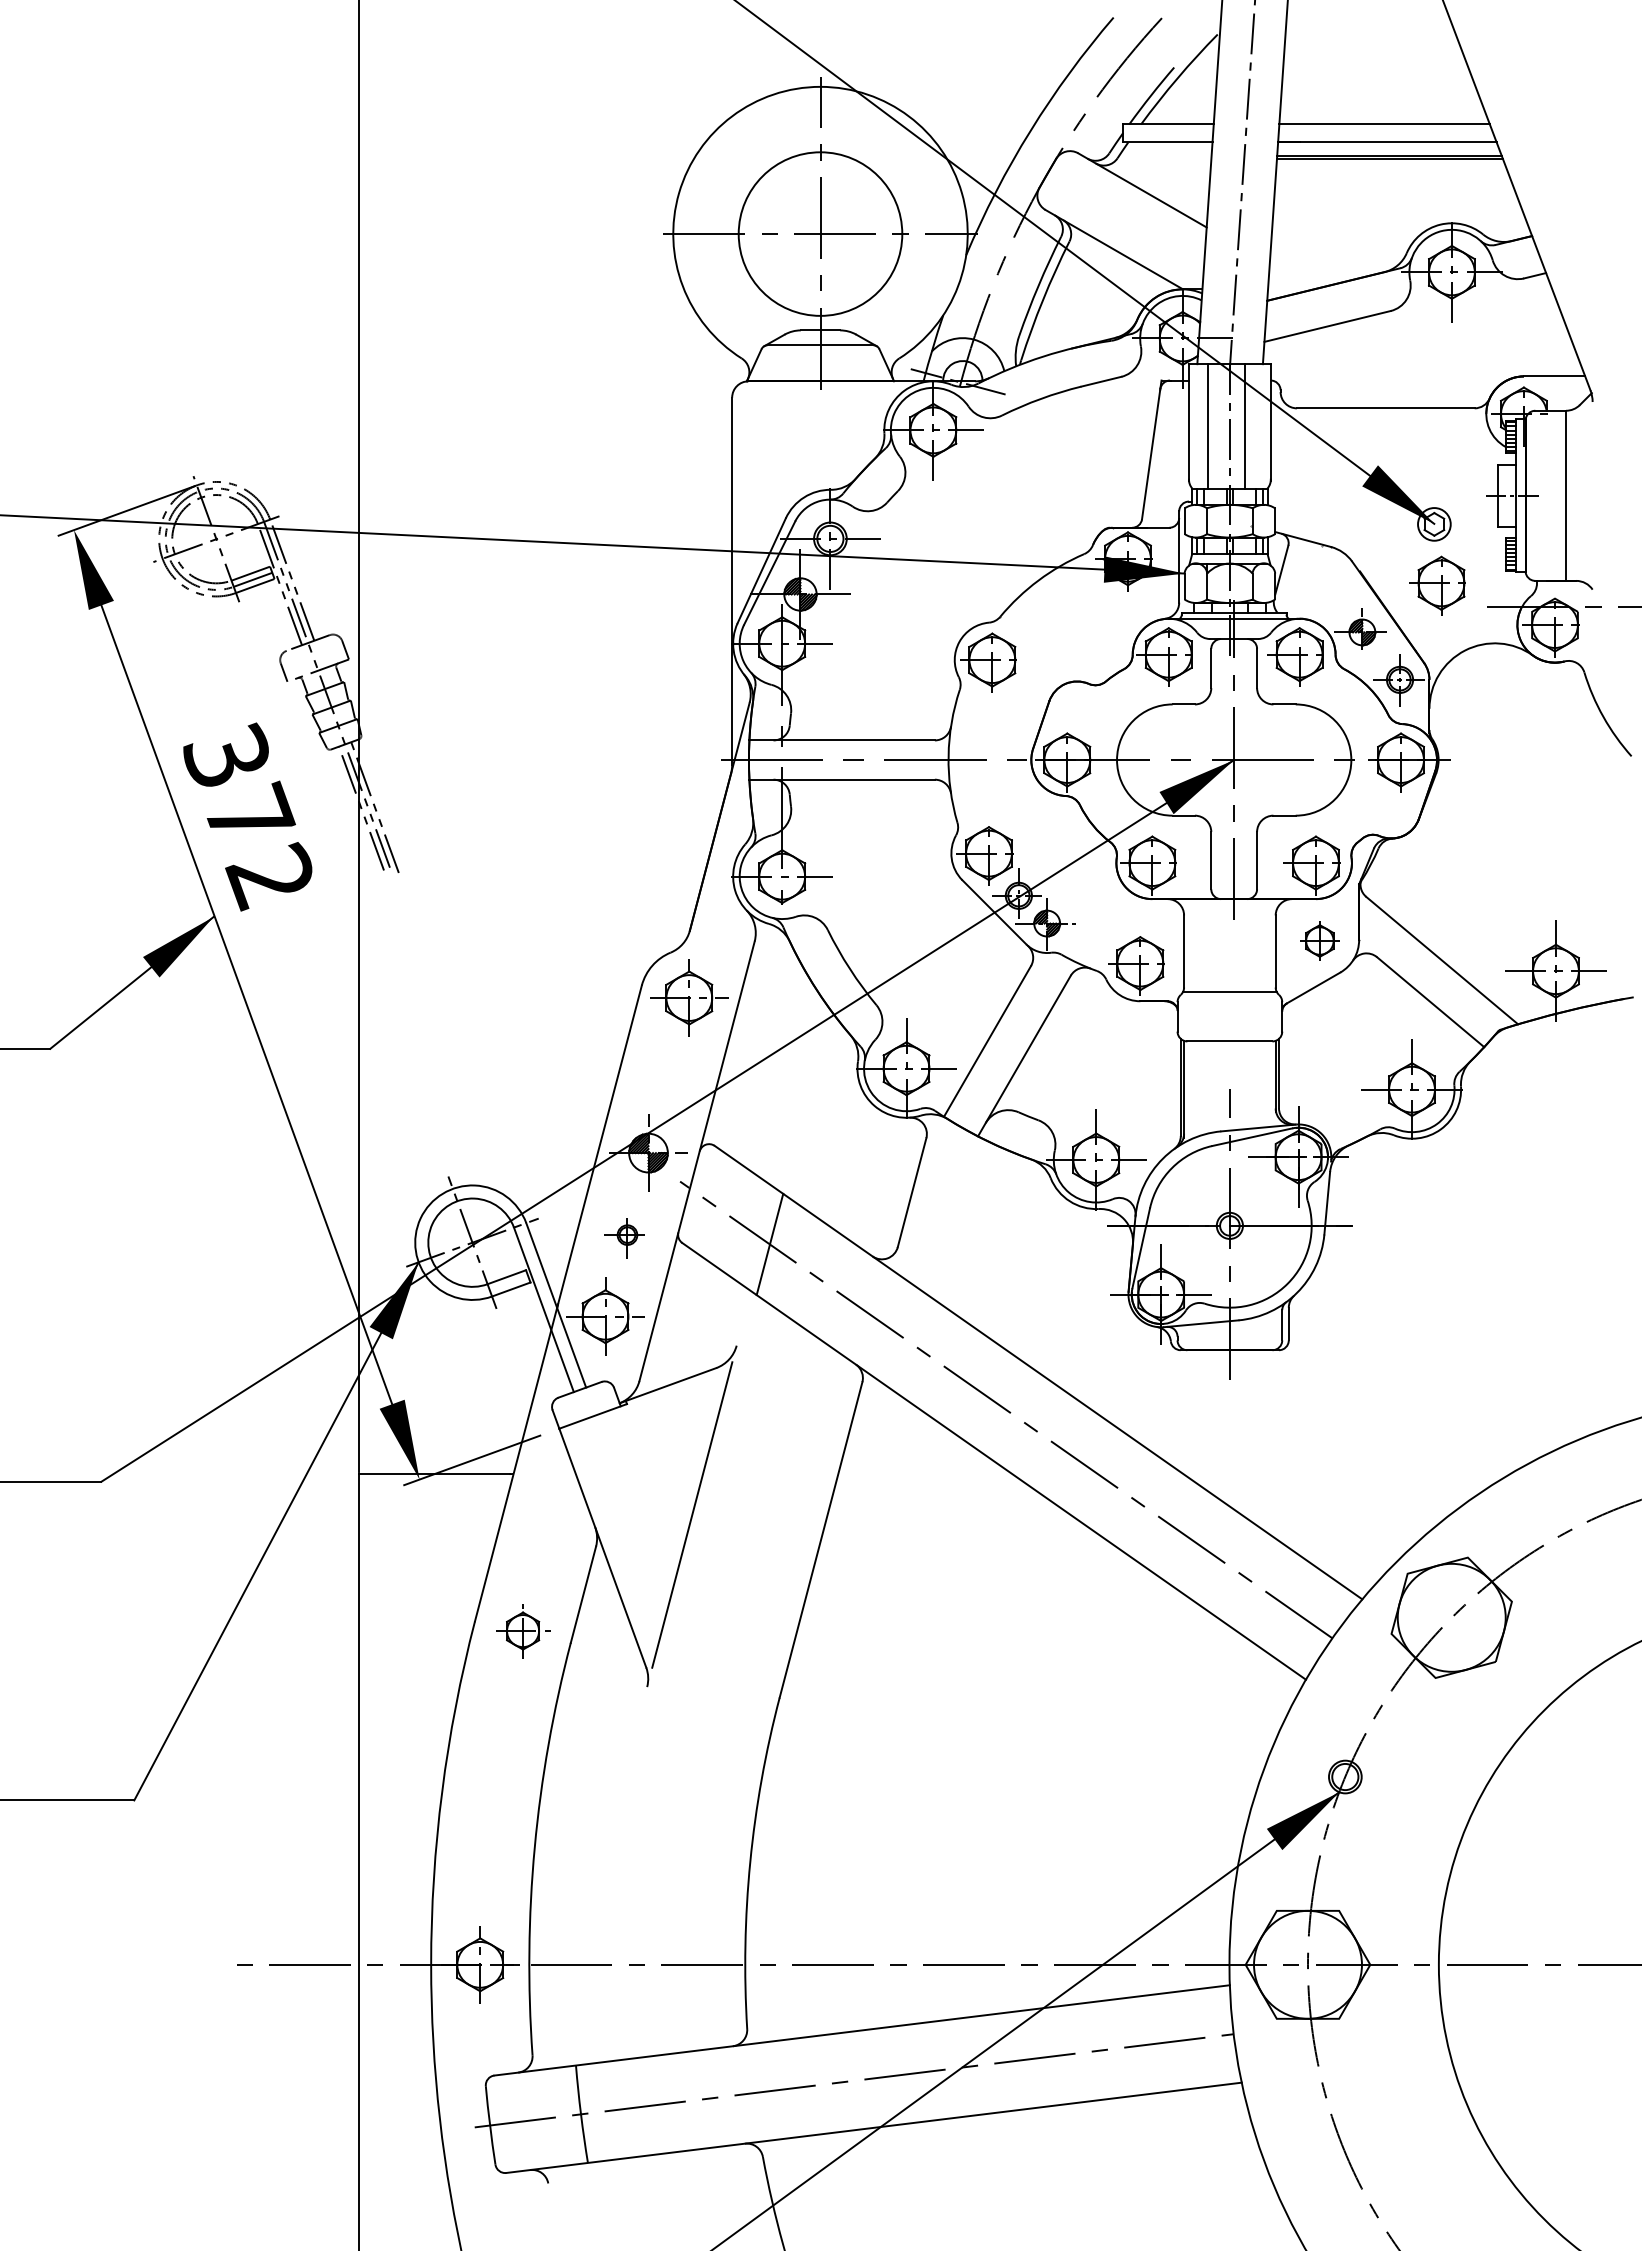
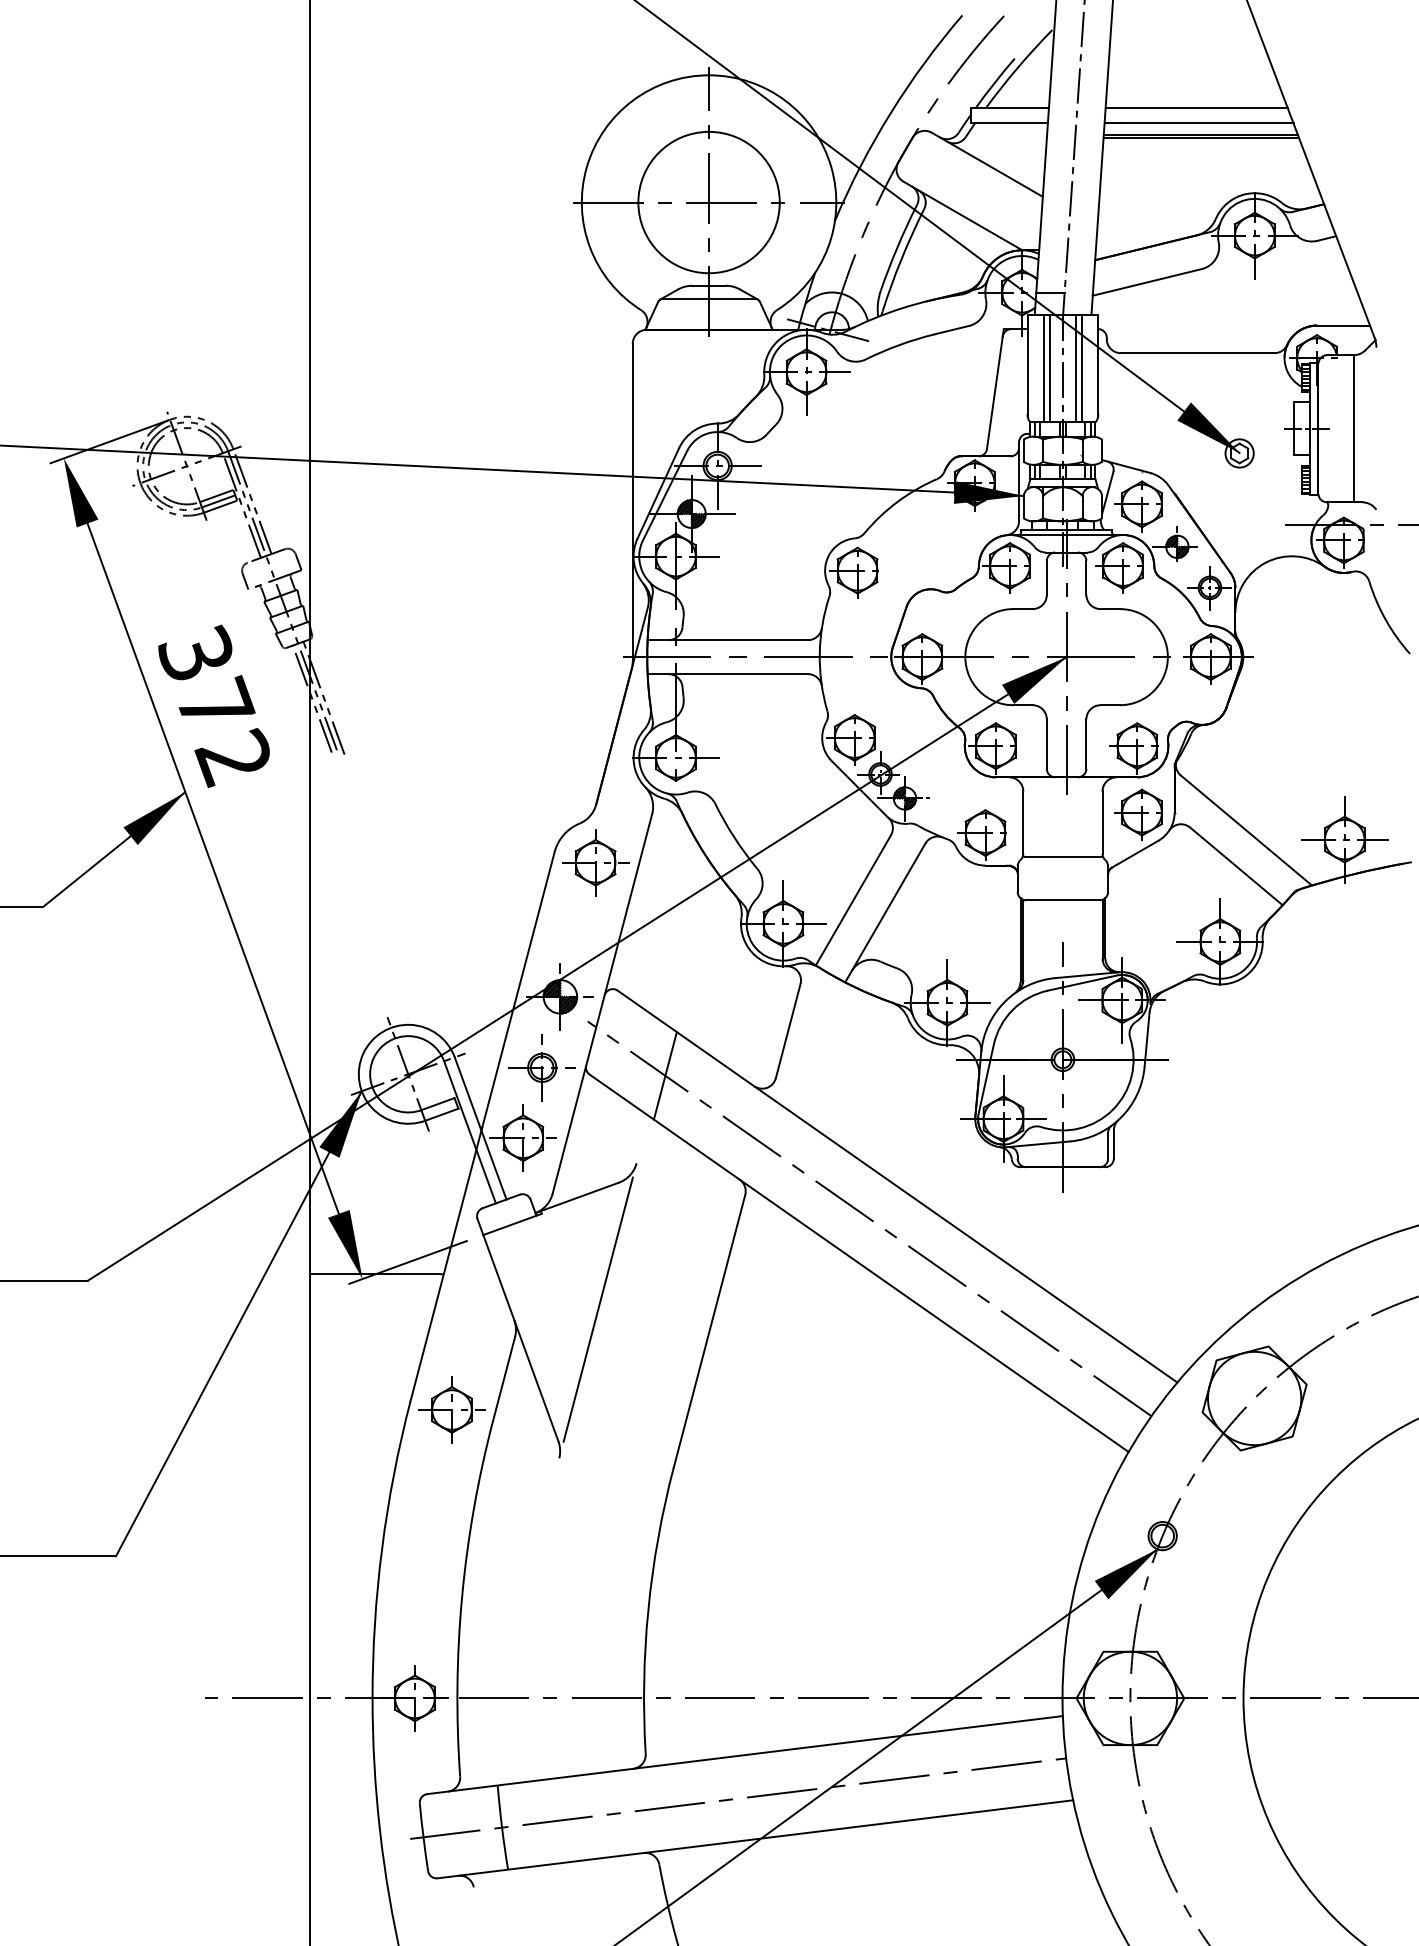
line: (1214, 426) -> (1049, 368), added
line: (1251, 426) -> (1081, 368), added
part: (1437, 585) -> (1138, 506), moved
part: (1317, 942) -> (1138, 814), size x1.67
part: (627, 1234) -> (542, 1067), size x1.67
part: (522, 1630) -> (451, 1409), size x1.43

